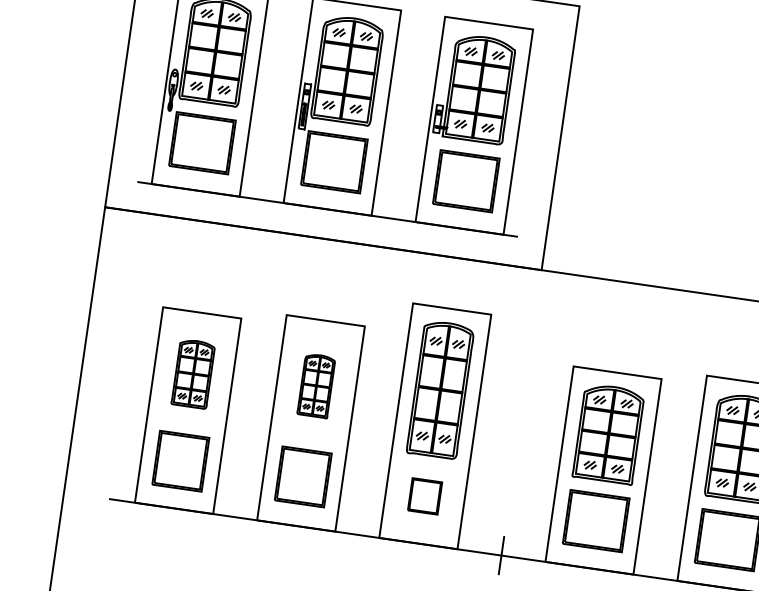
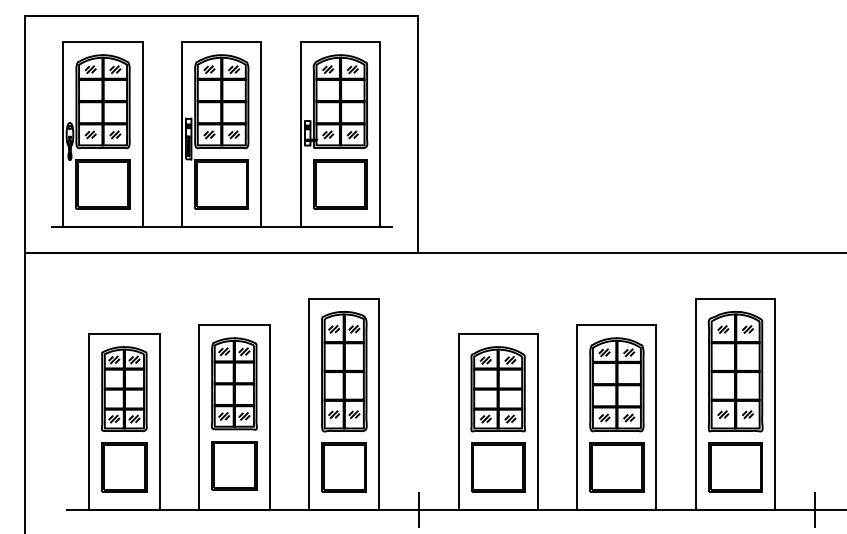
part: (193, 373) -> (124, 388), size x1.43
part: (316, 385) -> (234, 383), size x1.67
part: (424, 496) -> (343, 467), size x1.67

